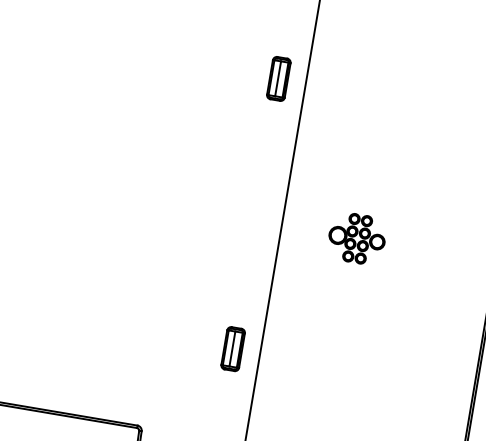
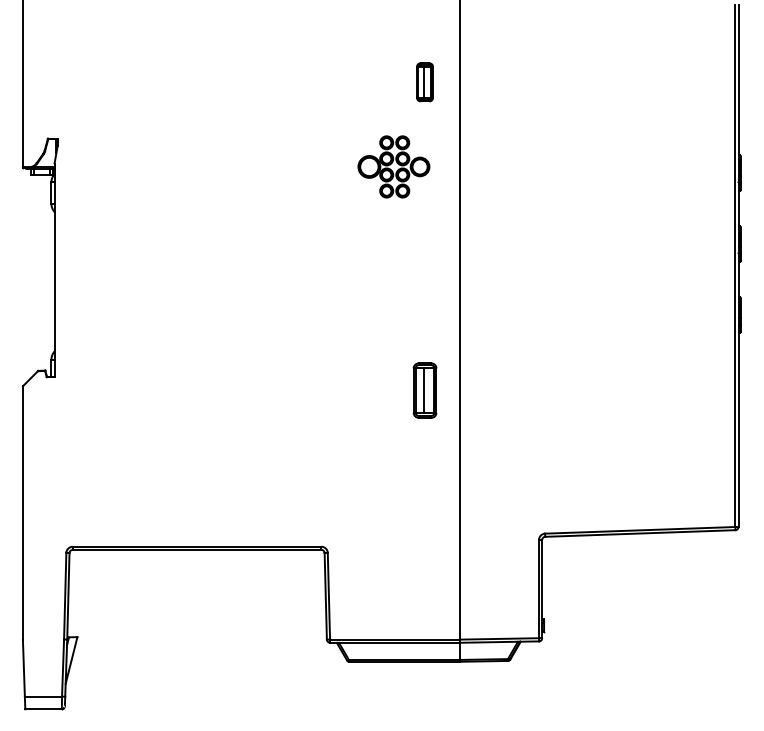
part: (278, 79) -> (424, 82), size x0.7
part: (356, 238) -> (393, 166), moved
part: (232, 348) -> (424, 390), moved

